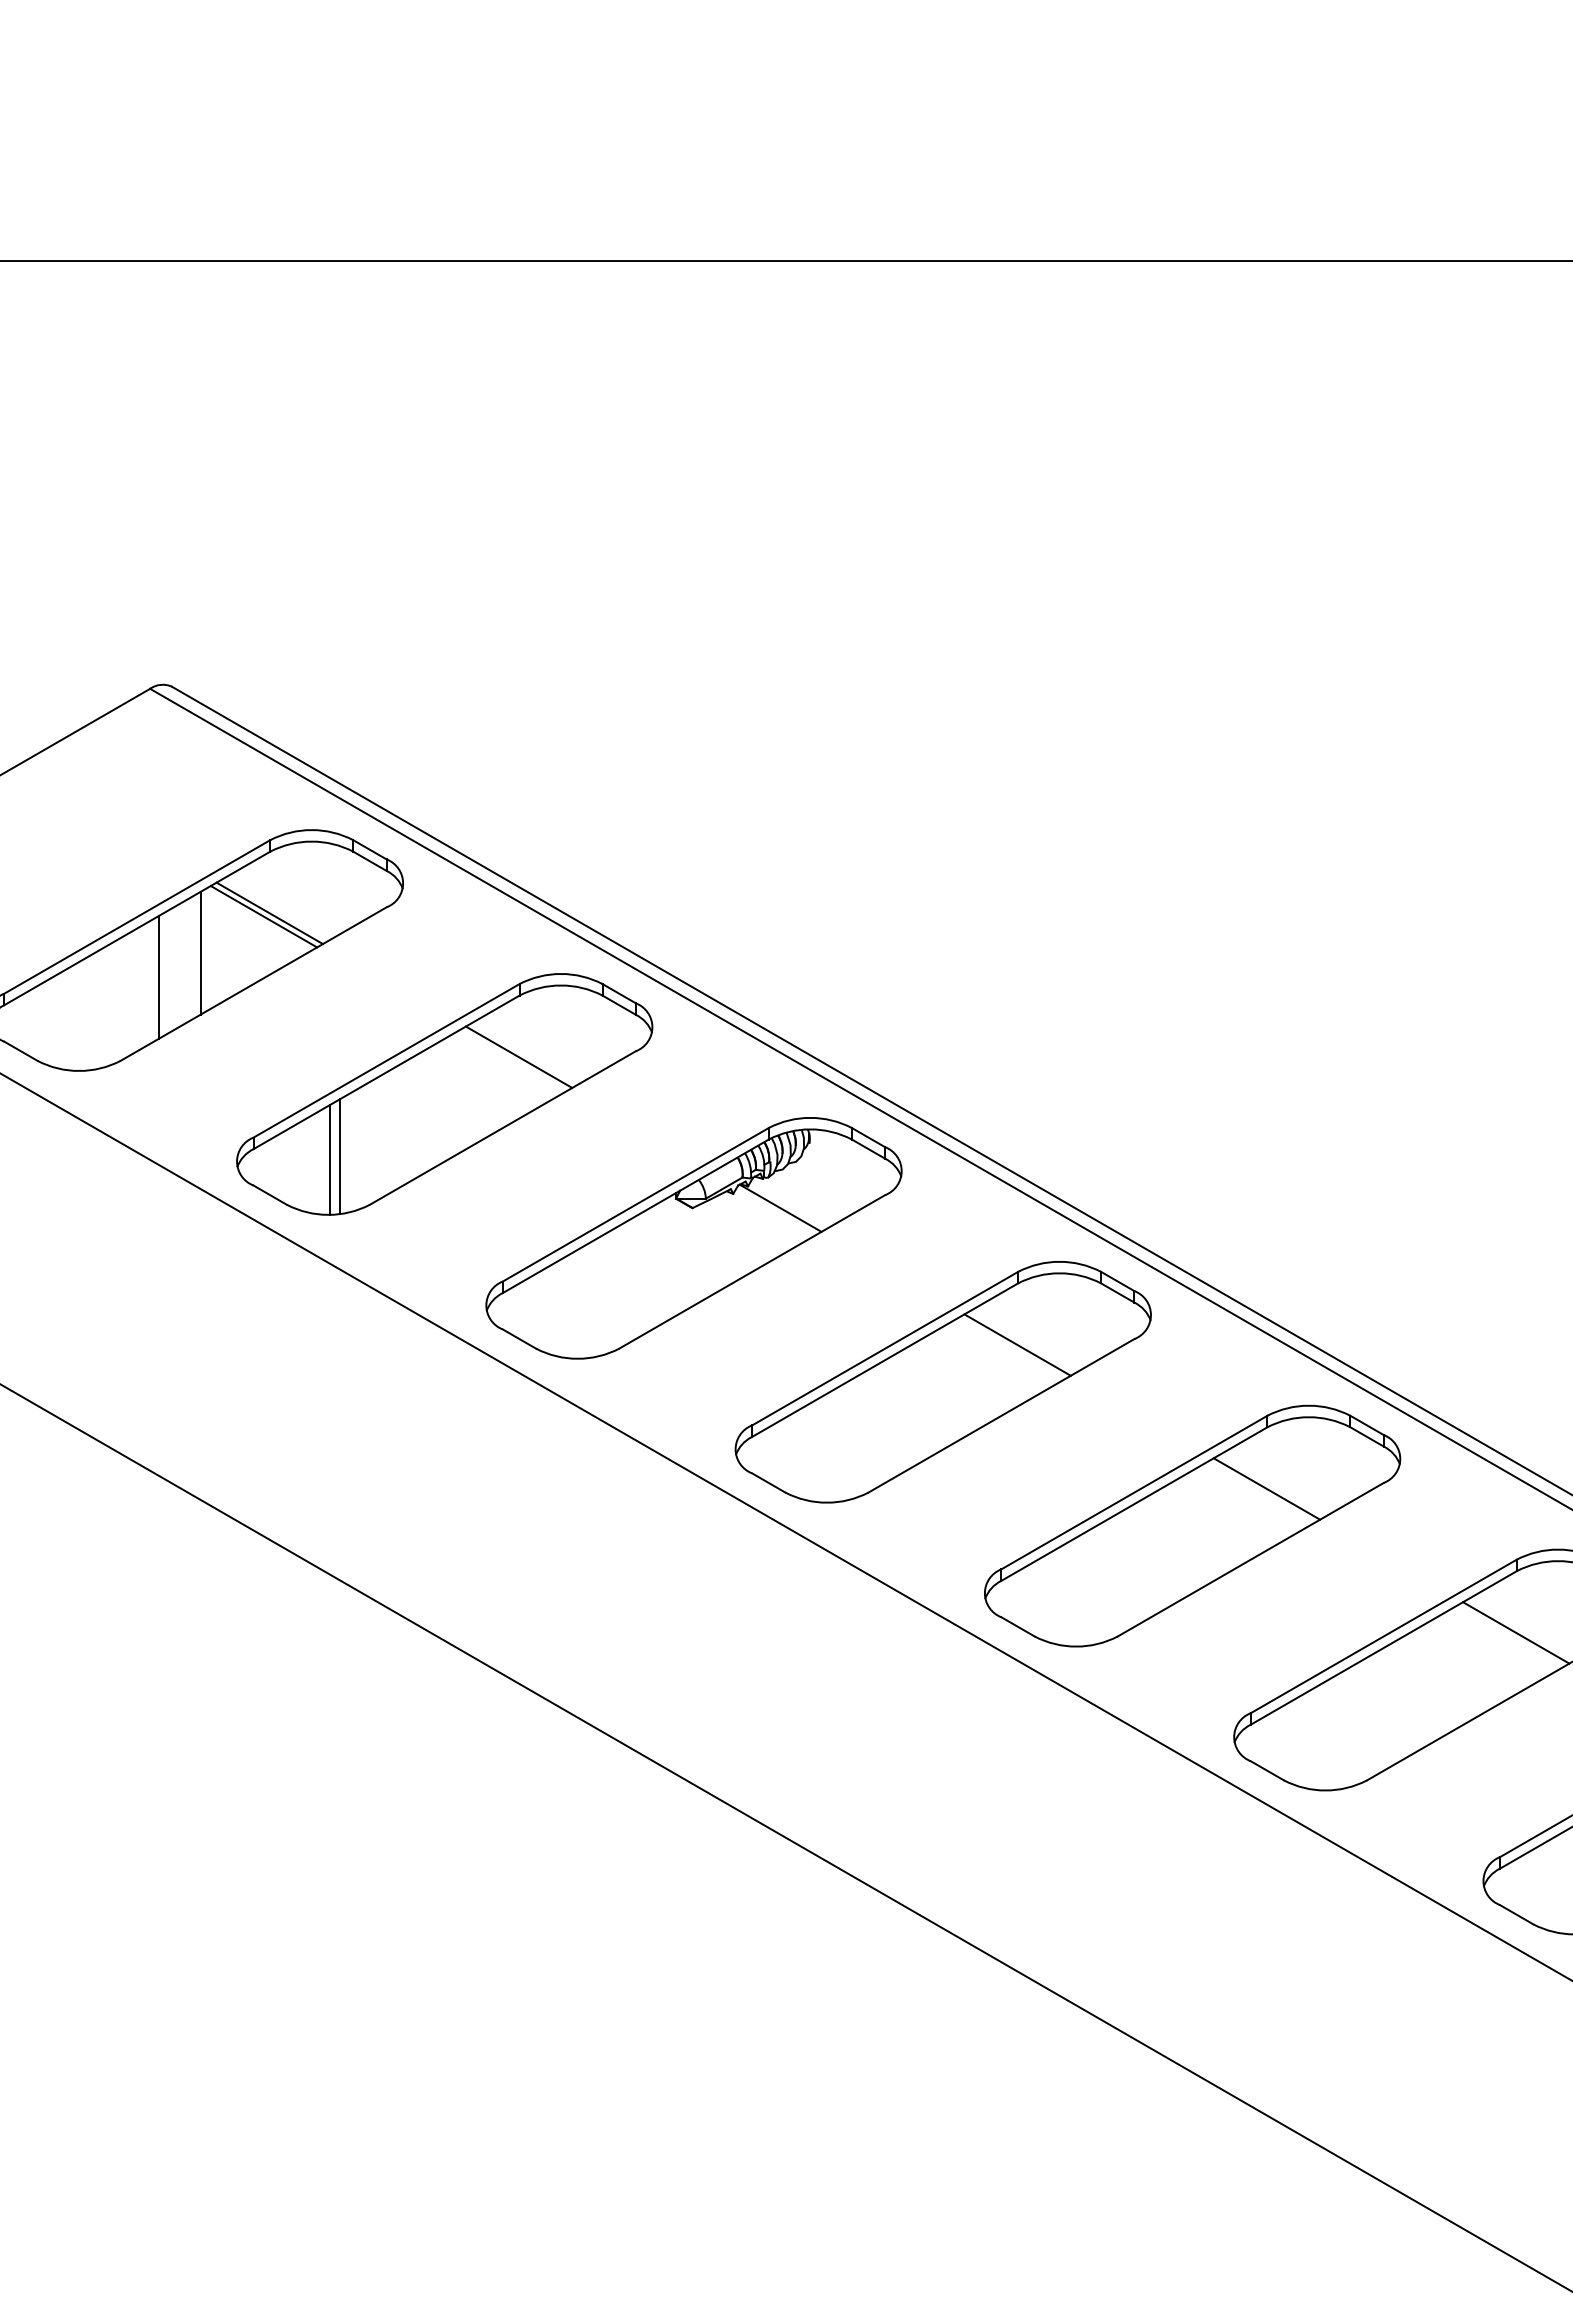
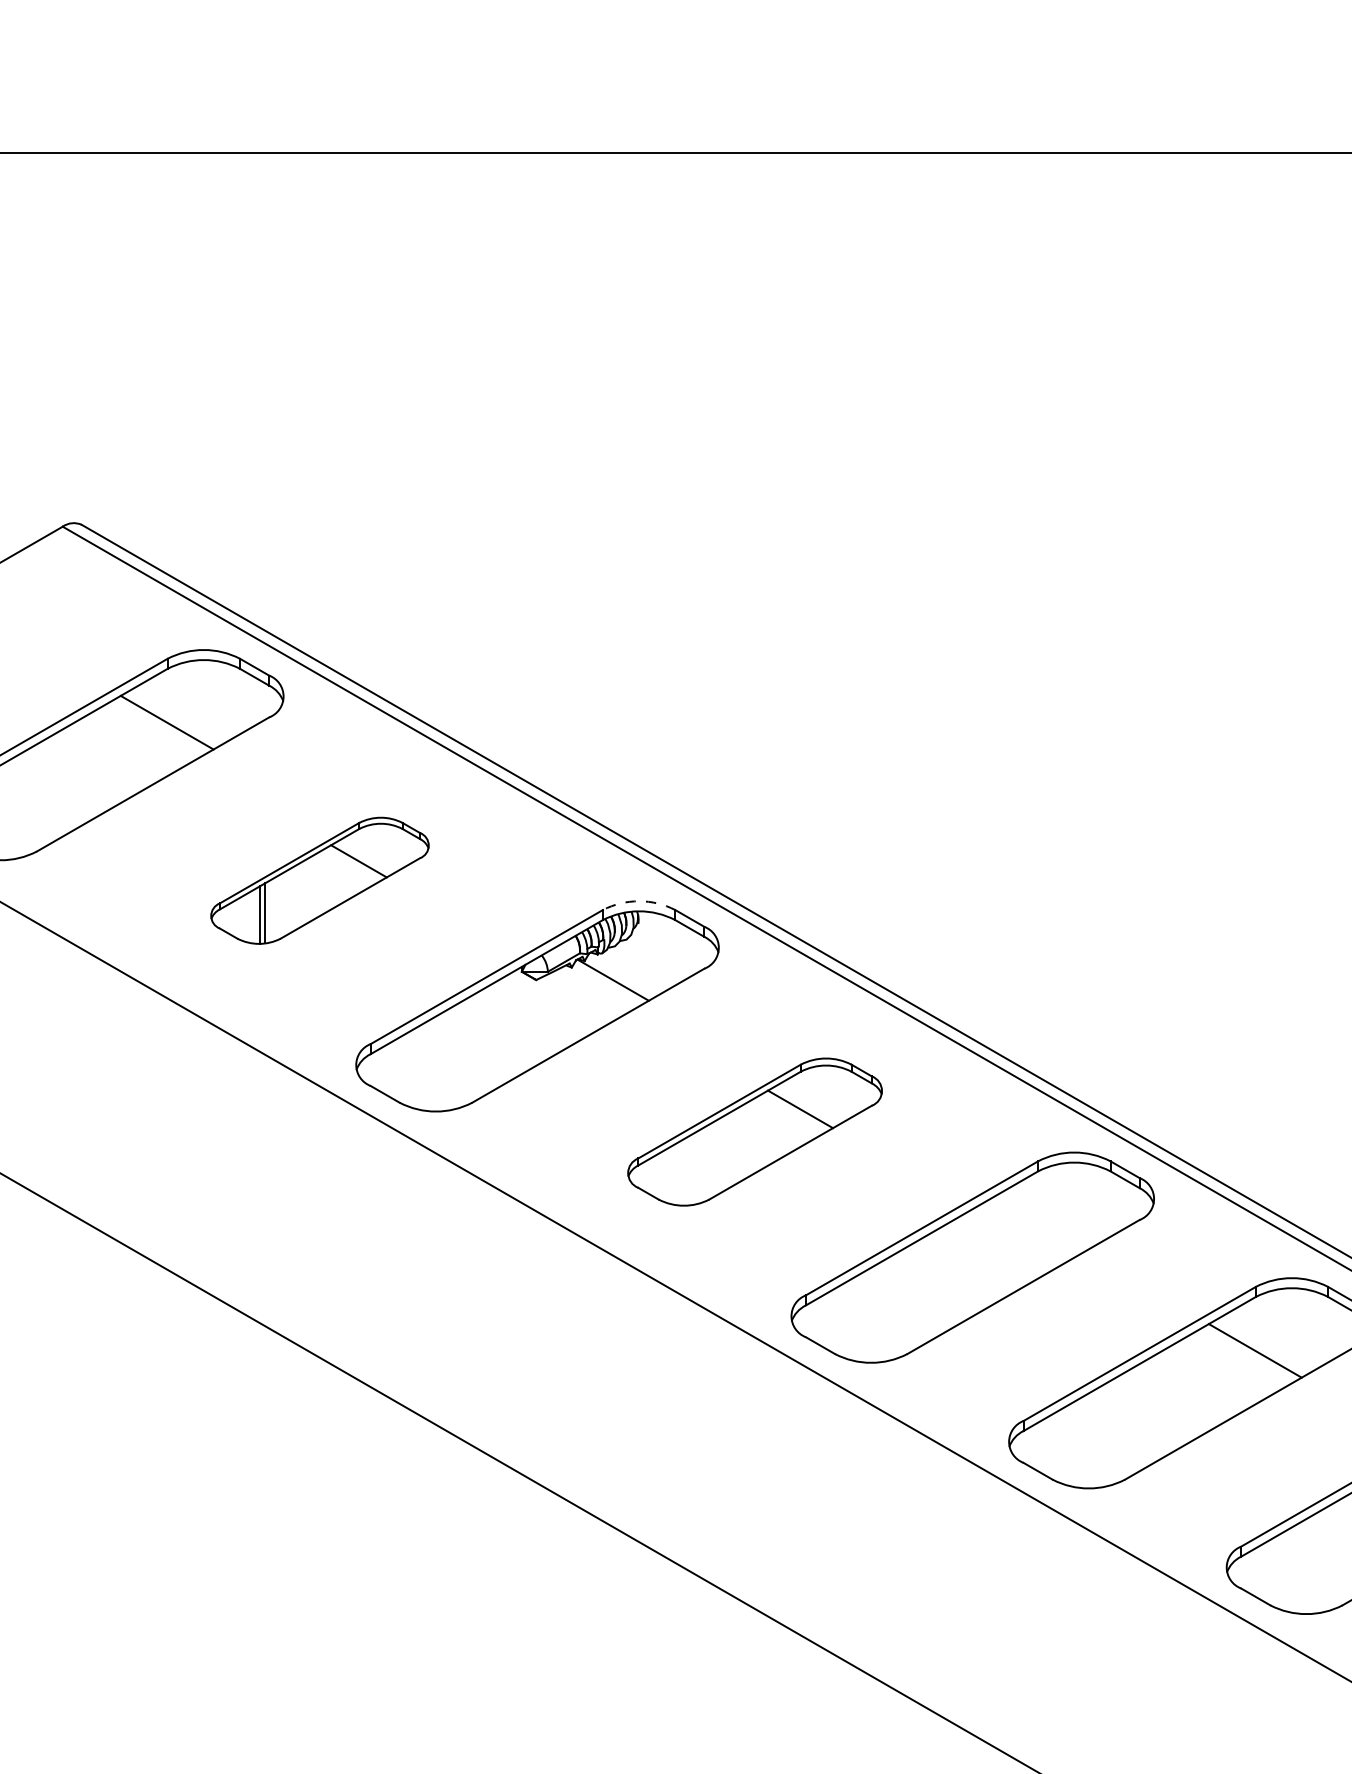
line: (263, 916) -> (161, 725), removed
line: (200, 952) -> (106, 756), removed
line: (159, 976) -> (70, 777), removed
part: (444, 1094) -> (319, 880), size x0.6
arc: (810, 1117) -> (639, 900), solid -> dashed
part: (942, 1382) -> (754, 1132), size x0.7
line: (1266, 1488) -> (1037, 1224), removed

